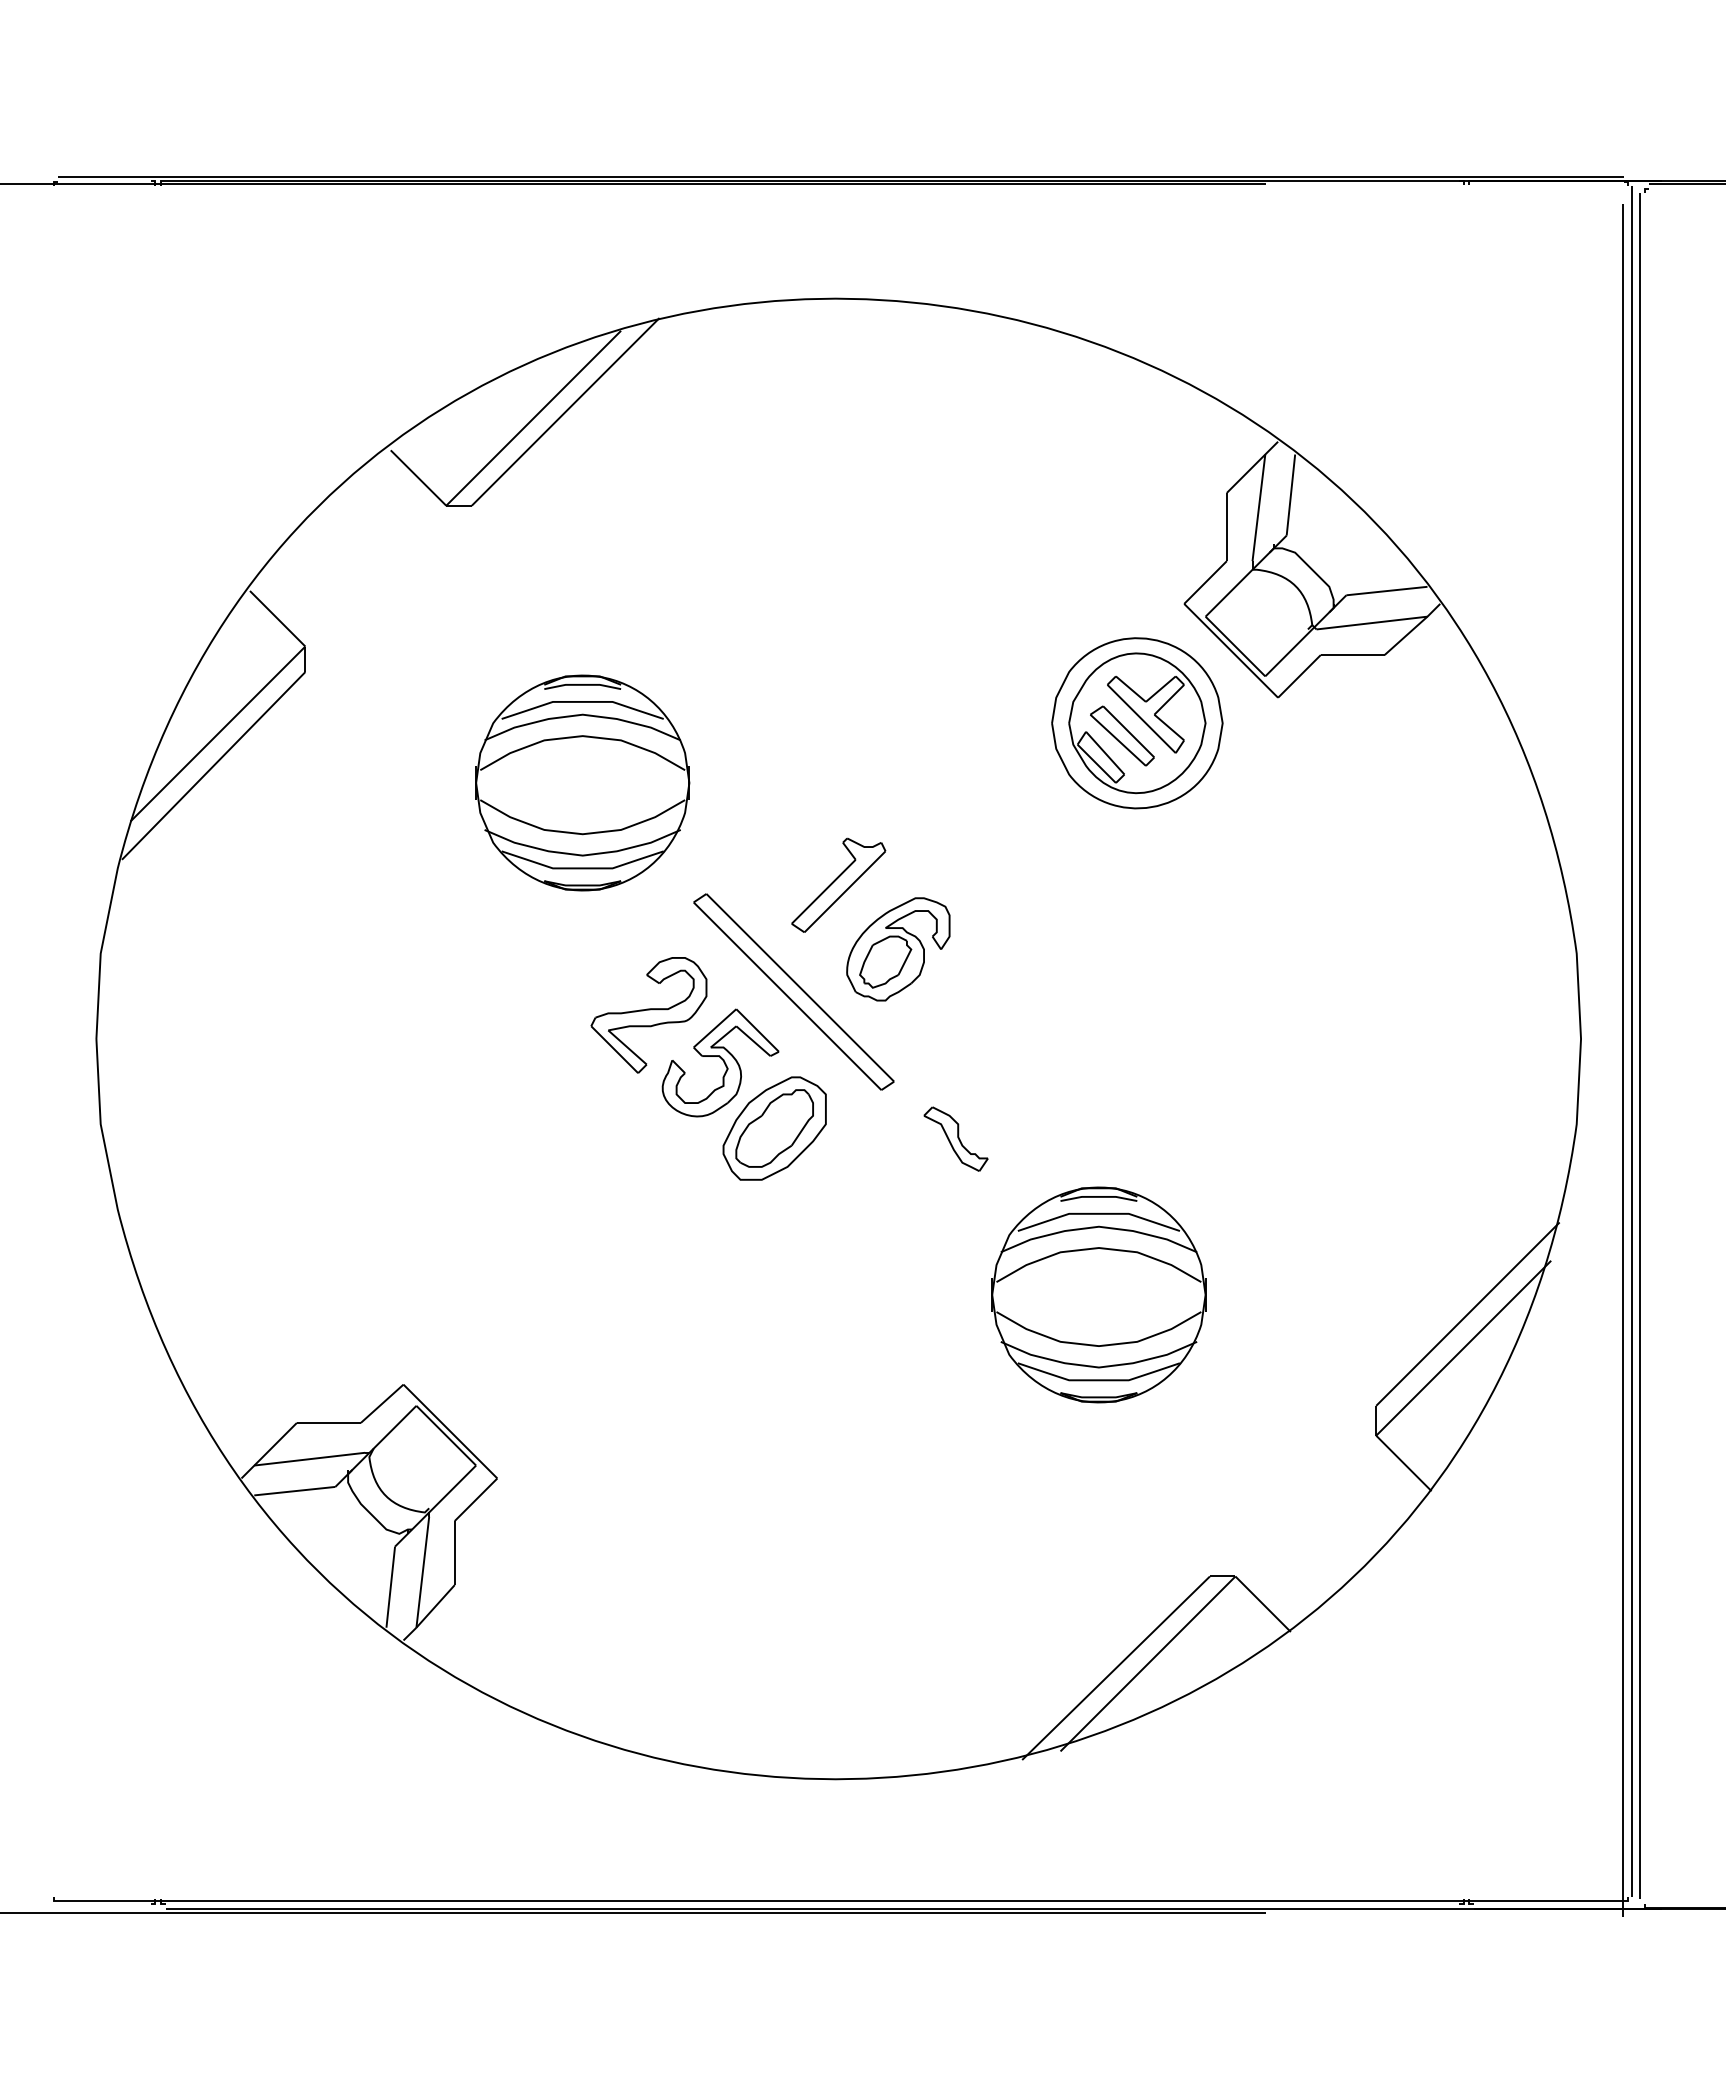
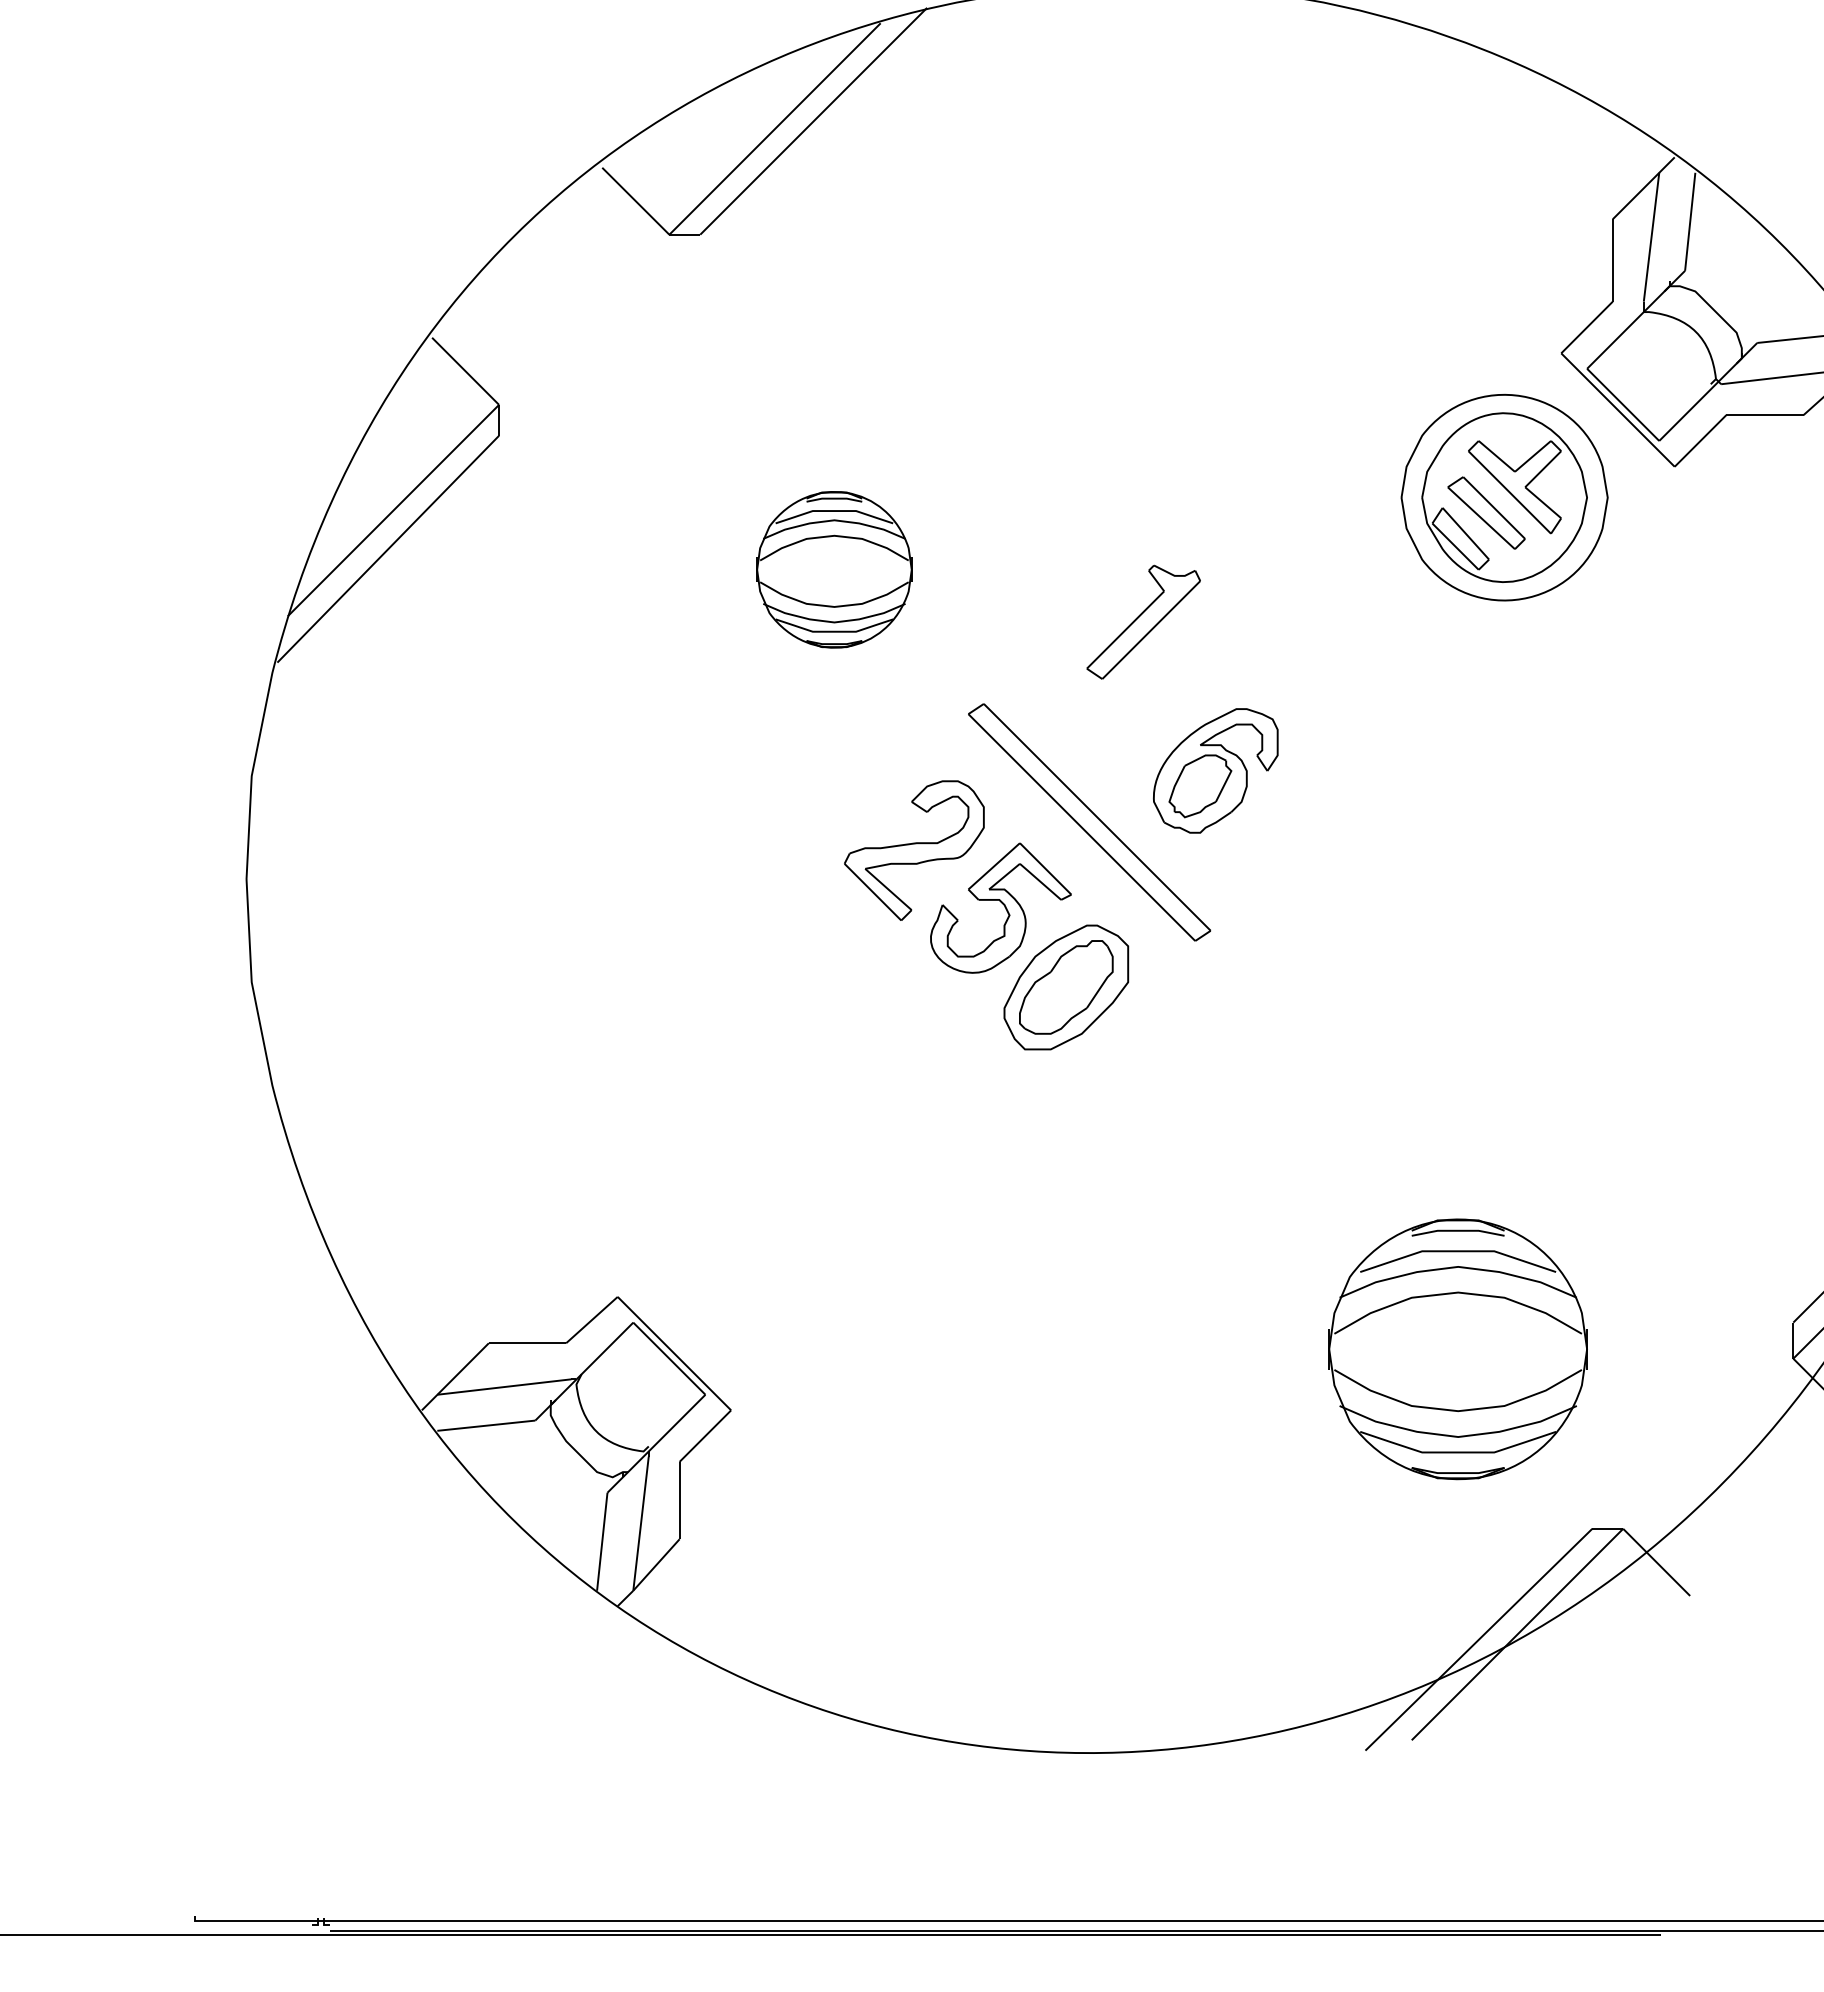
part: (582, 782) -> (834, 569), size x0.6
part: (838, 884) -> (1143, 621), moved
part: (955, 1138) -> (1284, 999), removed
part: (1098, 1294) -> (1457, 1348), moved

